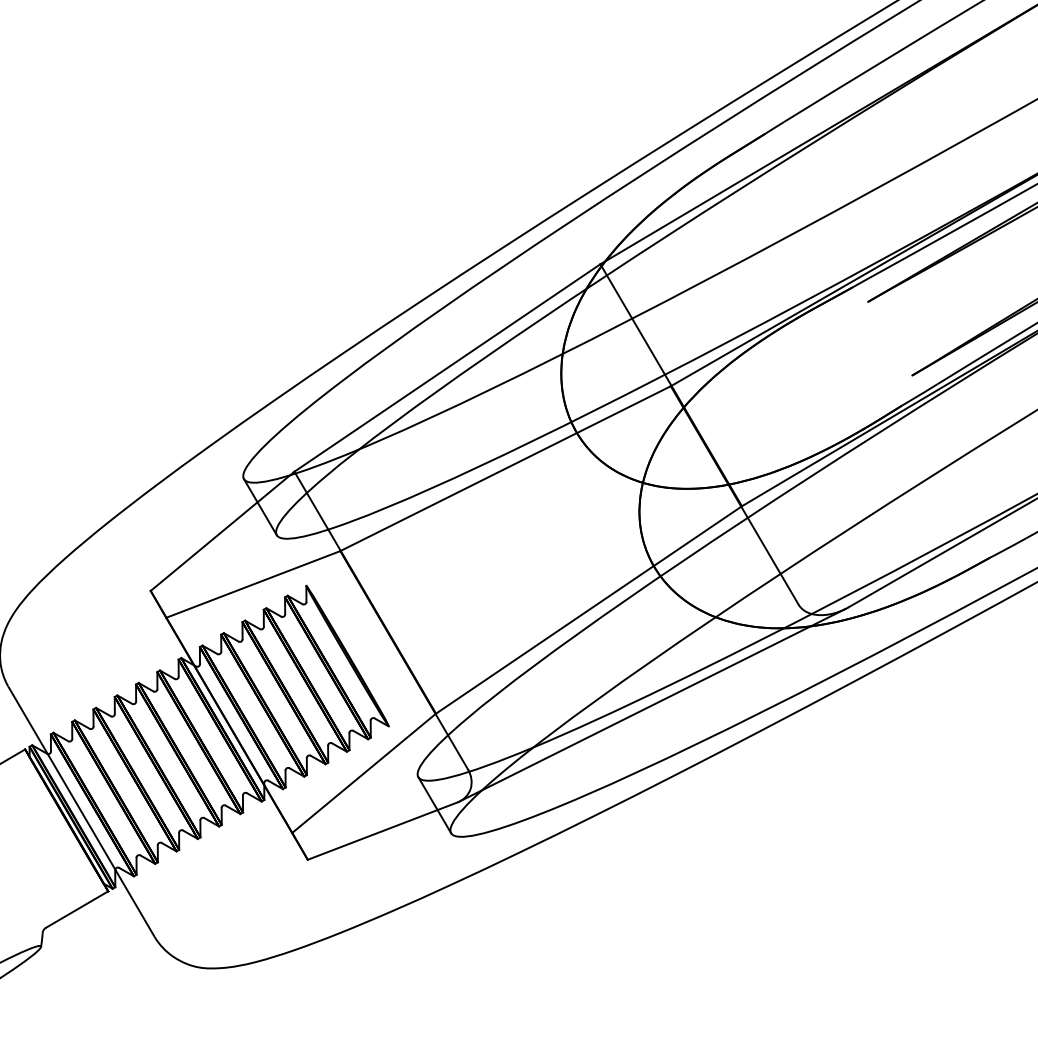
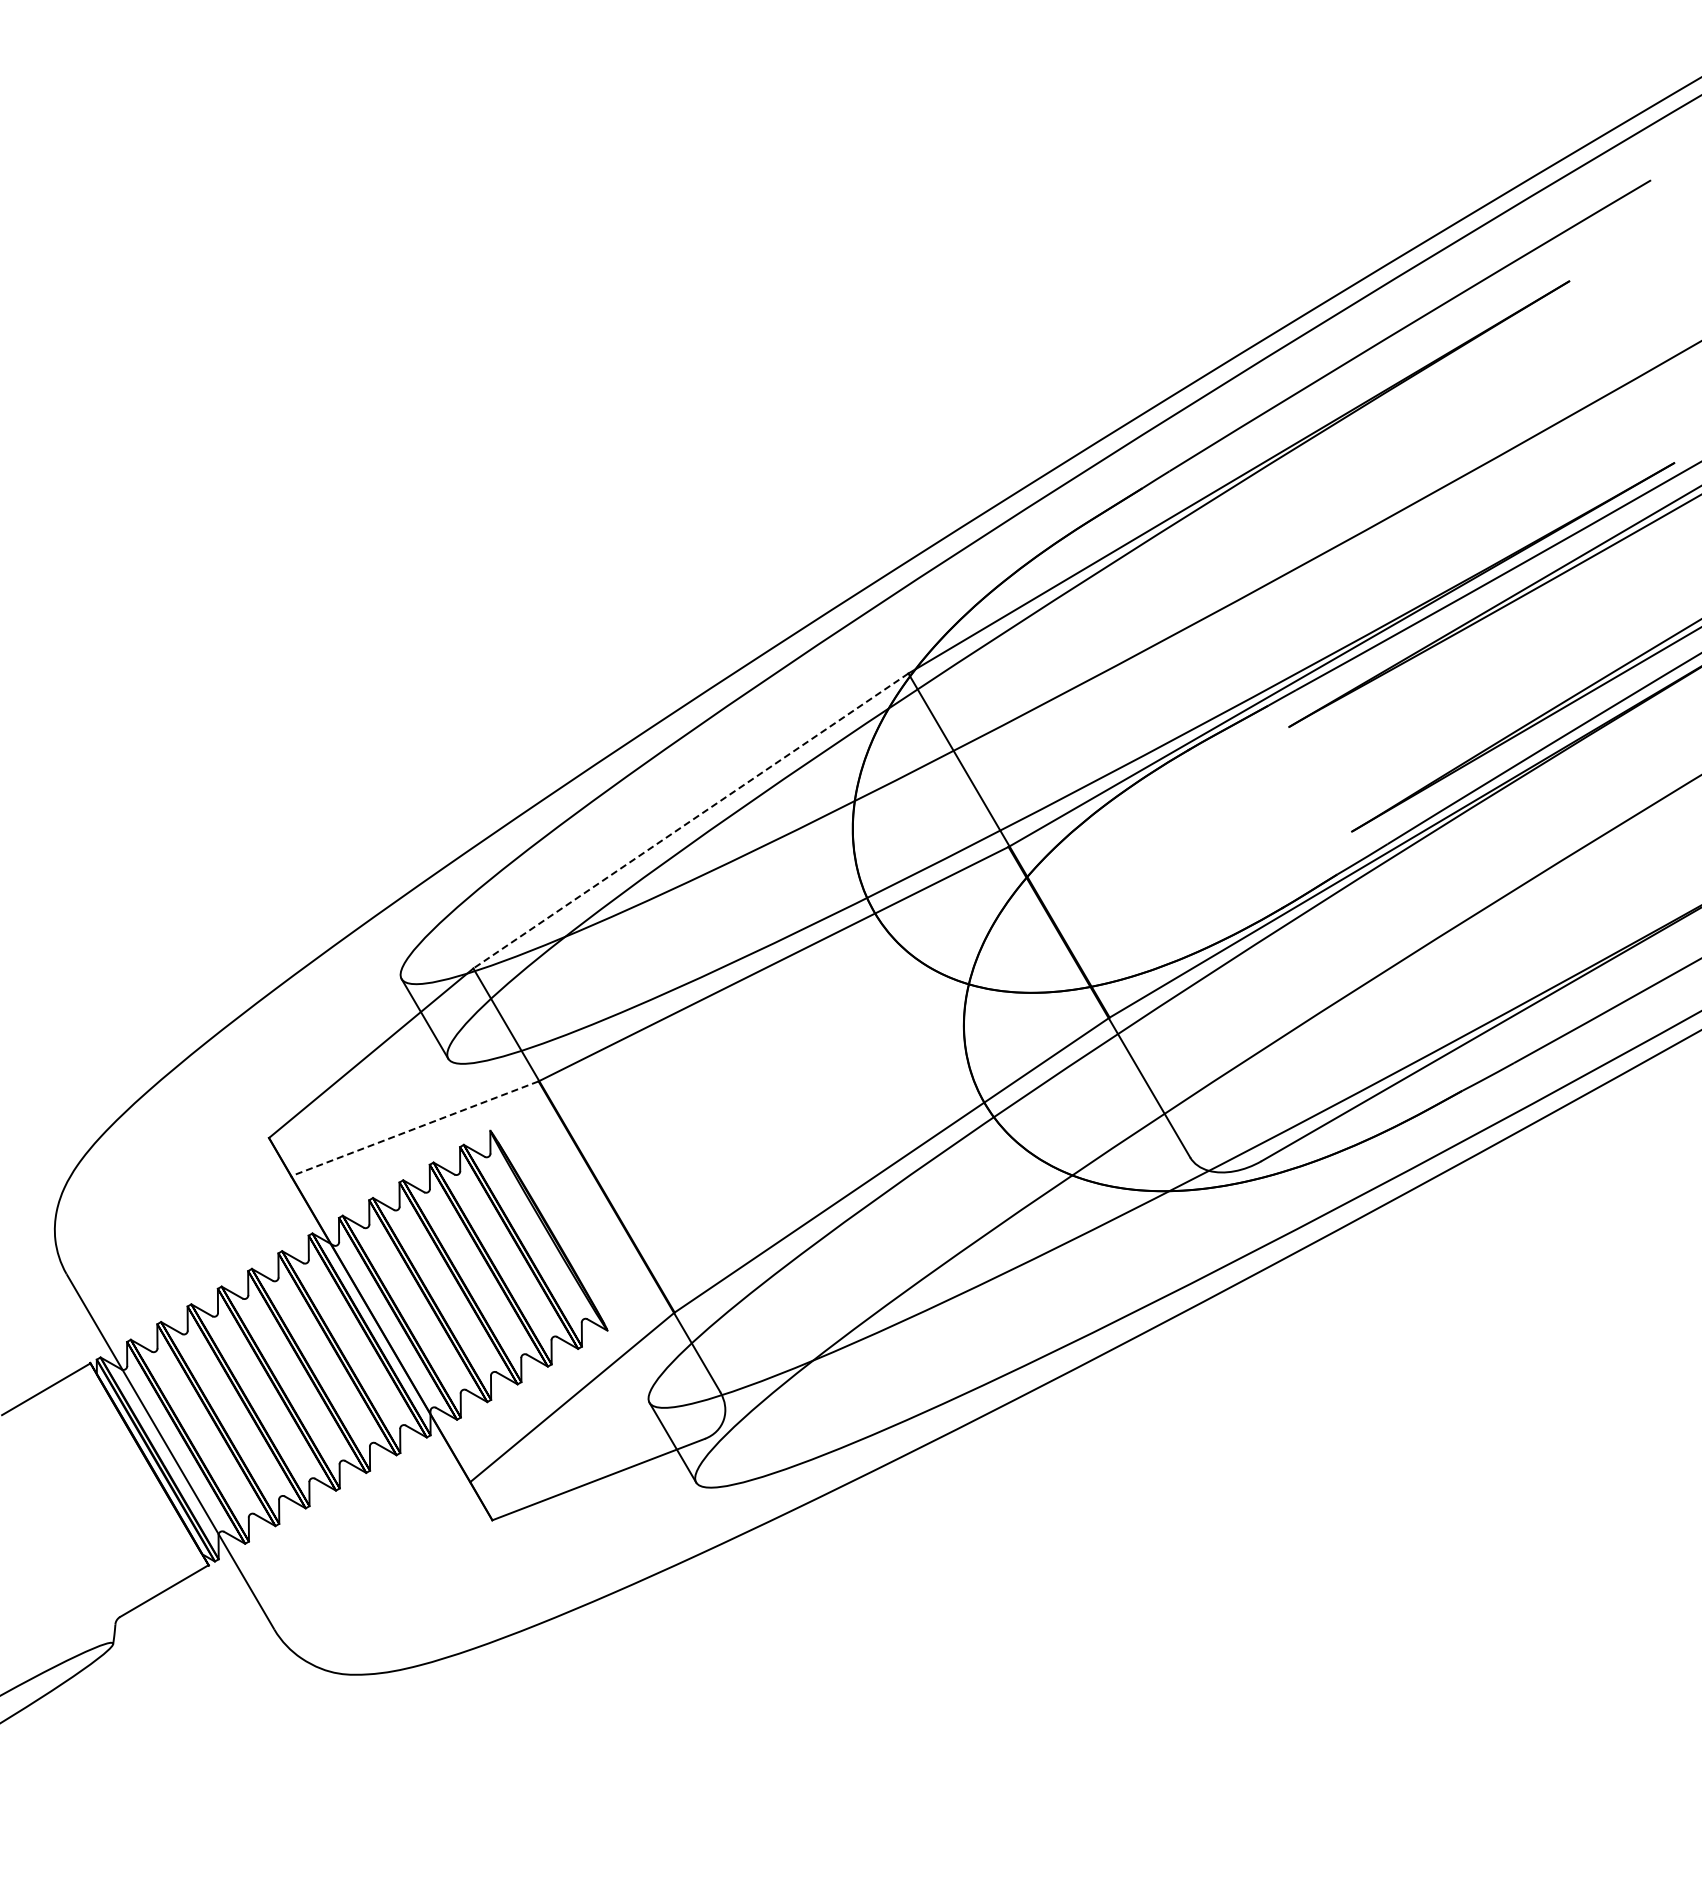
line: (447, 368) -> (690, 821), solid -> dashed
line: (253, 584) -> (414, 1128), solid -> dashed
line: (652, 705) -> (982, 1300), removed

